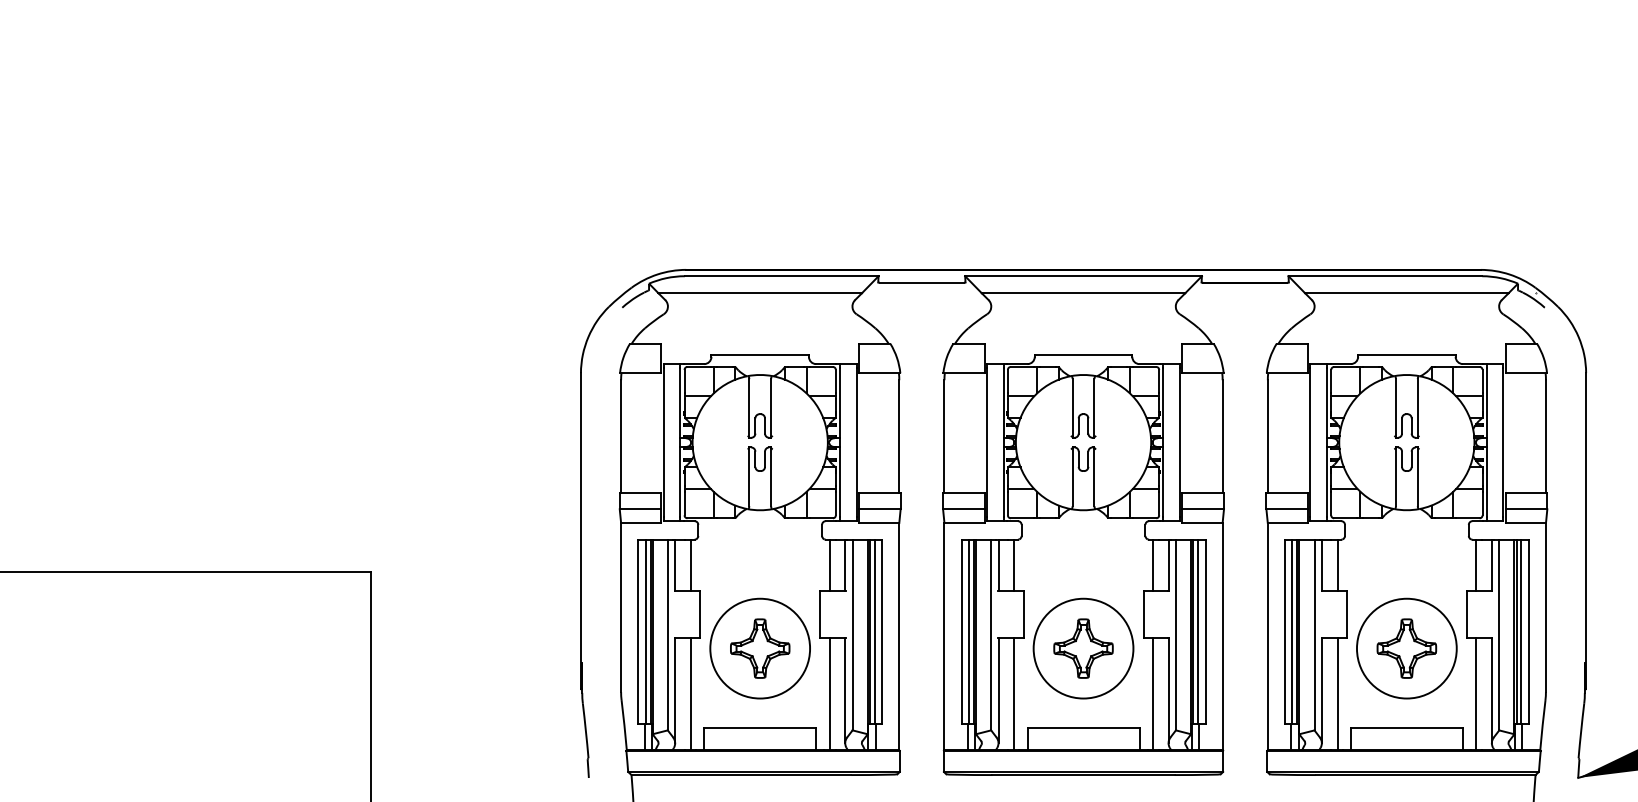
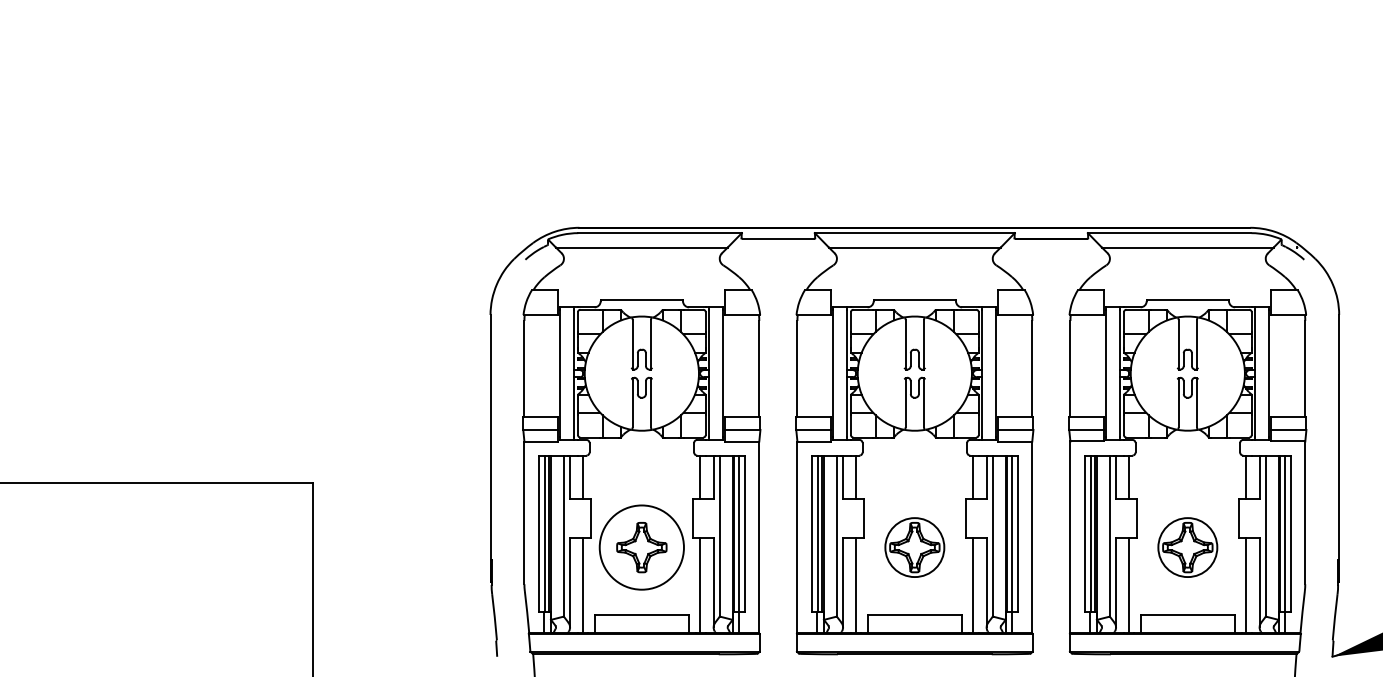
circle: (1083, 648) -> (914, 547), size x0.7
circle: (1406, 648) -> (1187, 547), size x0.7

